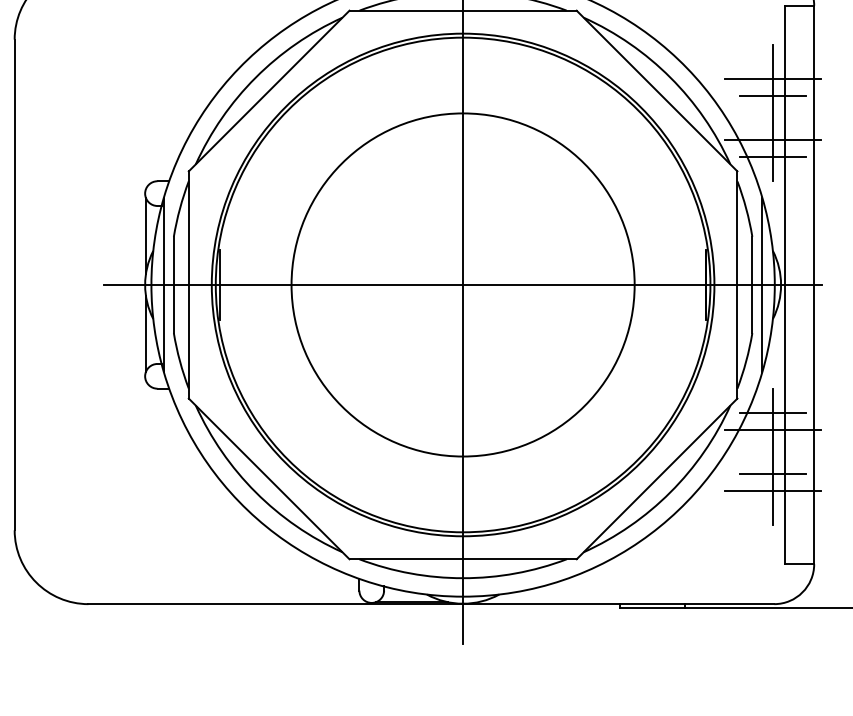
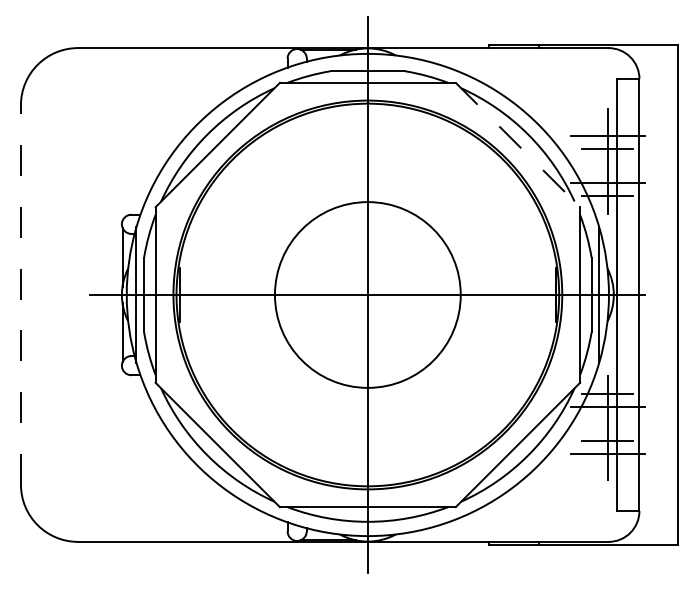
line: (656, 90) -> (517, 144), solid -> dashed
circle: (462, 284) -> (367, 294), size x0.7
line: (14, 285) -> (20, 295), solid -> dashed

